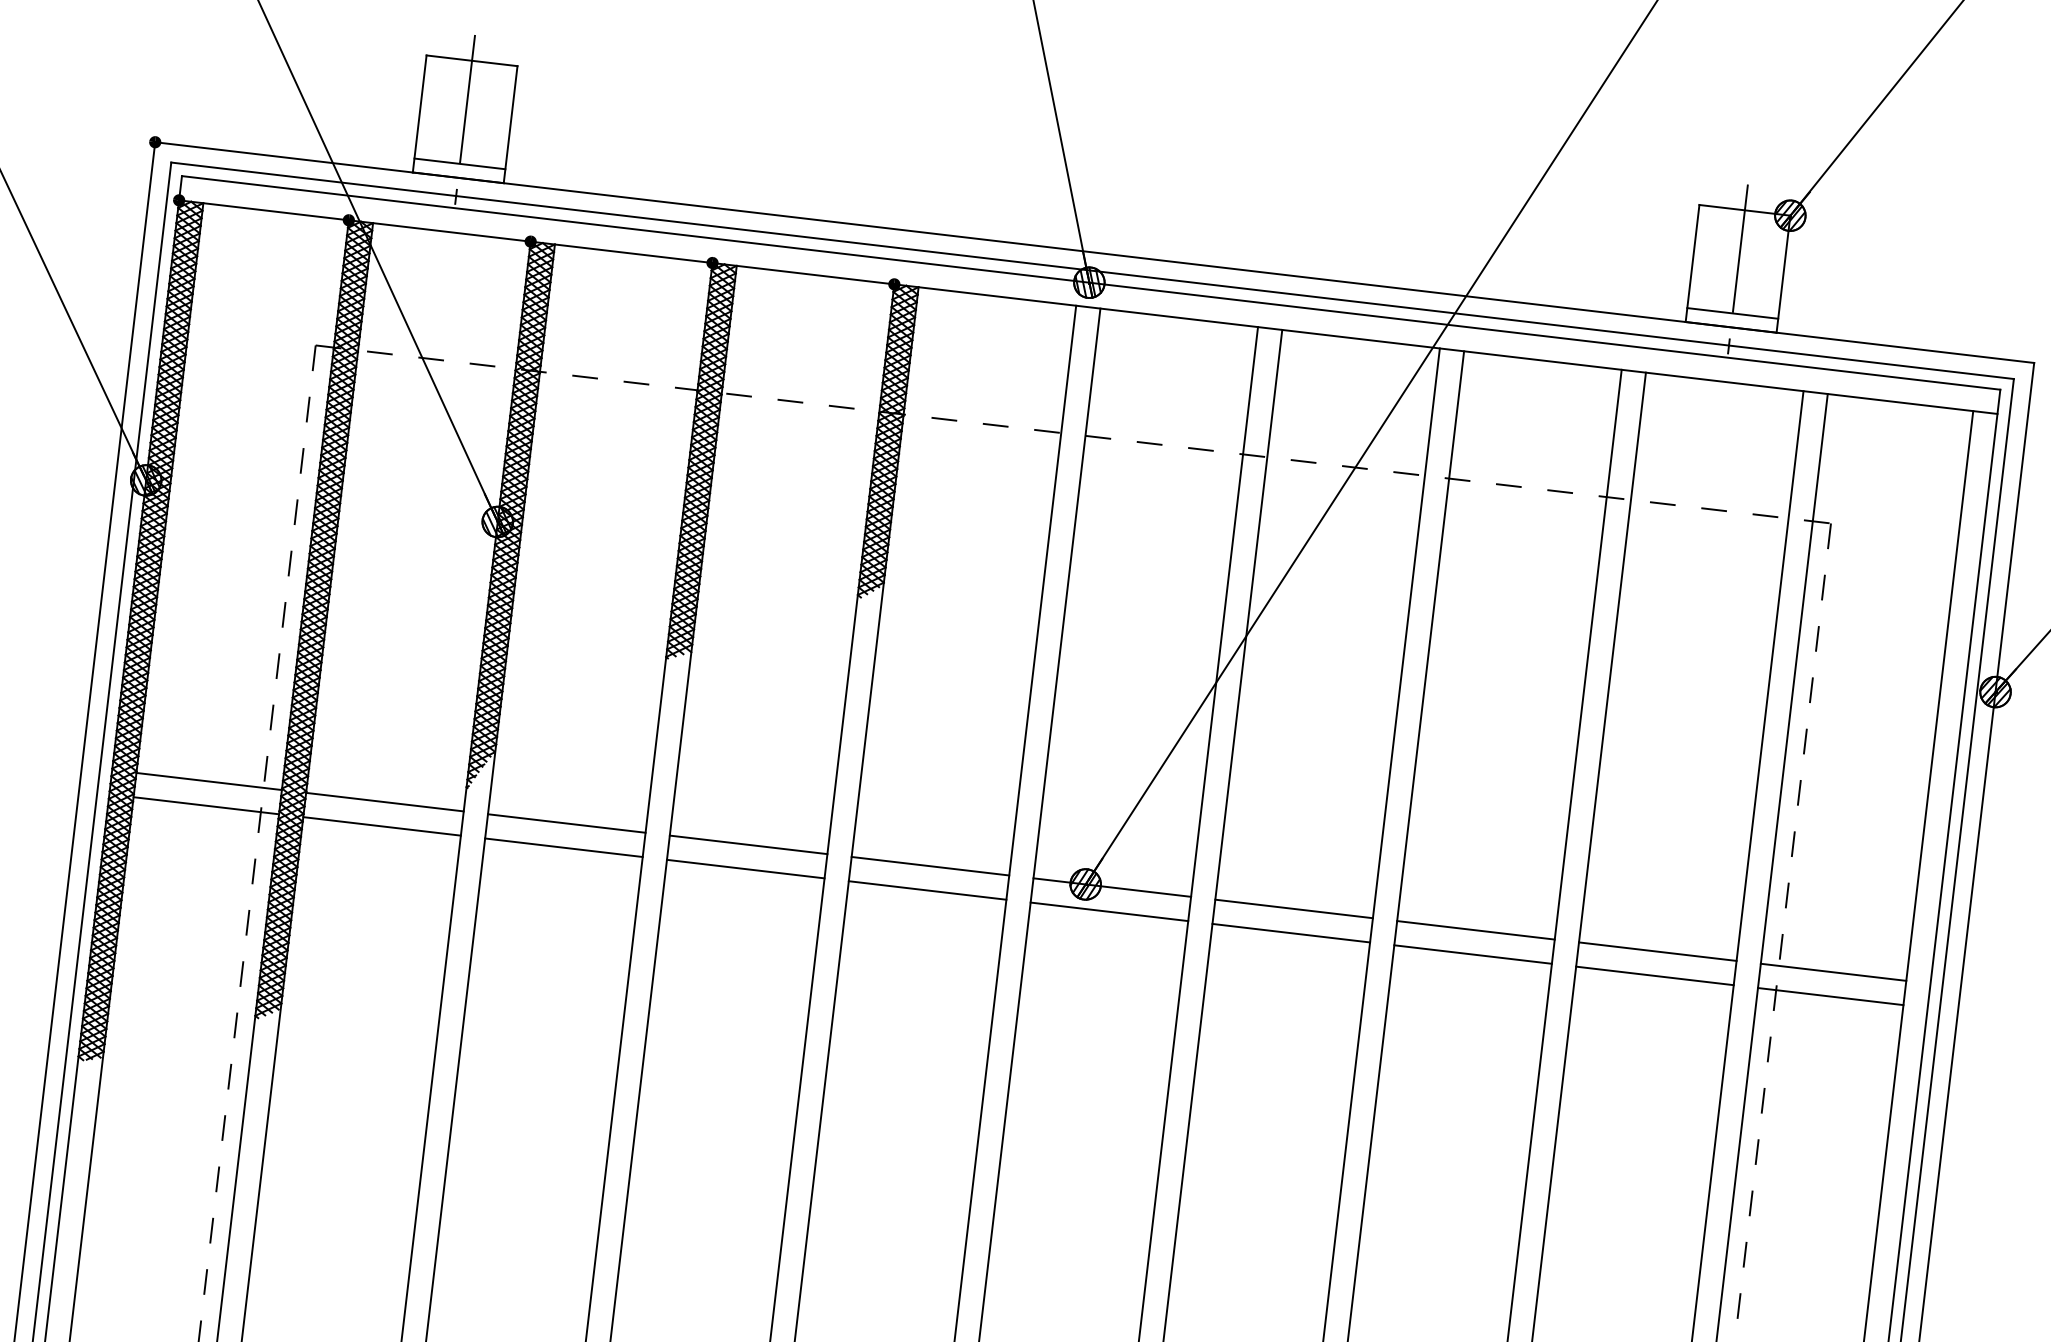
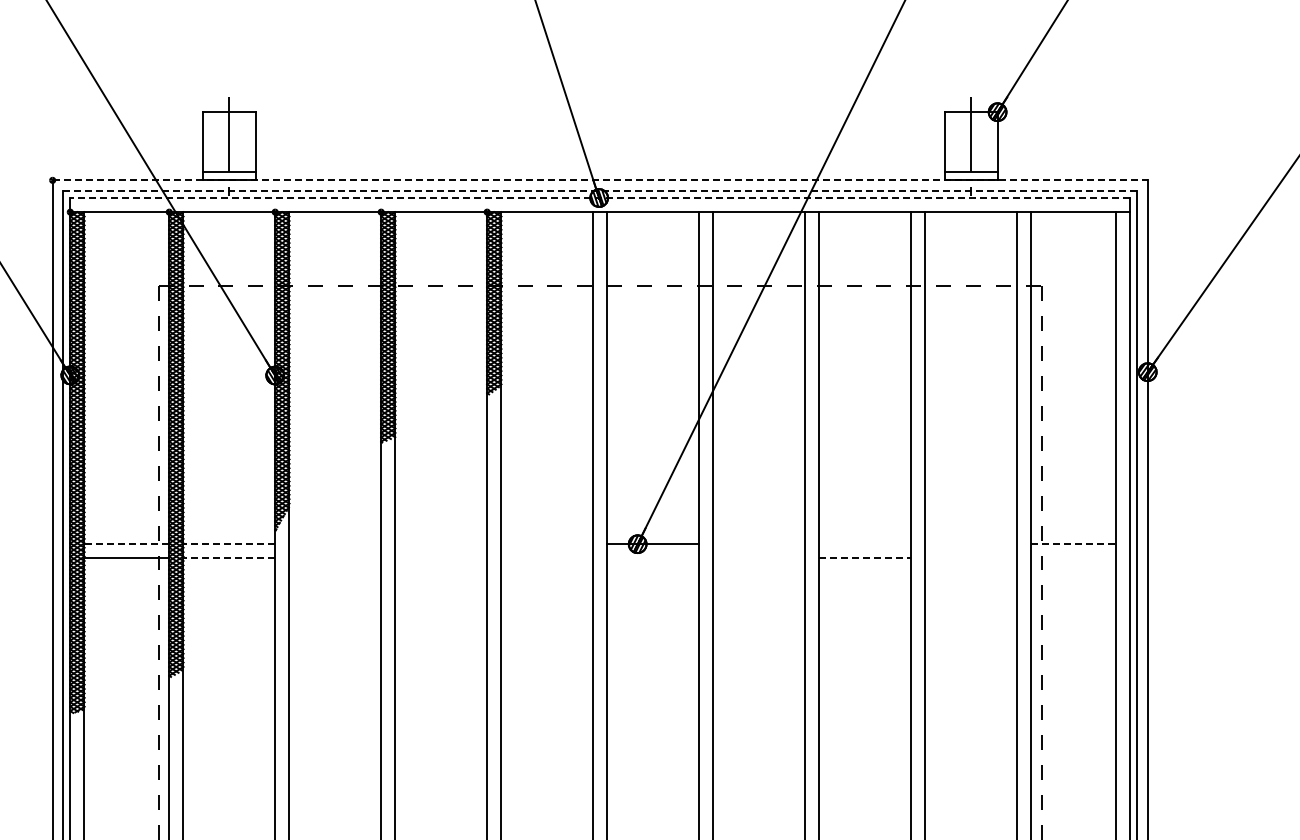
line: (1095, 252) -> (600, 180), solid -> dashed
line: (1093, 270) -> (600, 190), solid -> dashed
line: (1091, 283) -> (600, 198), solid -> dashed
line: (208, 781) -> (126, 544), solid -> dashed
line: (385, 802) -> (229, 544), solid -> dashed
line: (567, 824) -> (335, 544), removed
line: (382, 826) -> (229, 558), solid -> dashed
line: (749, 845) -> (441, 544), removed
line: (564, 848) -> (335, 558), removed
line: (930, 866) -> (547, 544), removed
line: (746, 869) -> (441, 558), removed
line: (928, 890) -> (547, 558), removed
line: (1294, 909) -> (759, 544), removed
line: (1109, 912) -> (653, 558), removed
line: (1476, 930) -> (865, 544), removed
line: (1291, 933) -> (759, 558), removed
line: (1658, 952) -> (971, 544), removed
line: (1473, 954) -> (865, 558), solid -> dashed
line: (1835, 972) -> (1074, 544), solid -> dashed
line: (1655, 976) -> (971, 558), removed
line: (1830, 996) -> (1073, 558), removed

